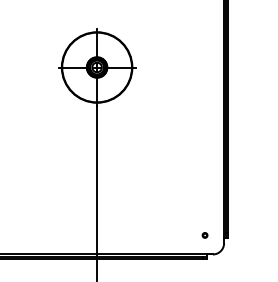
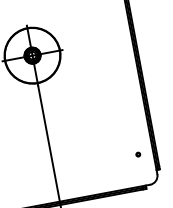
part: (204, 235) -> (137, 154), moved

